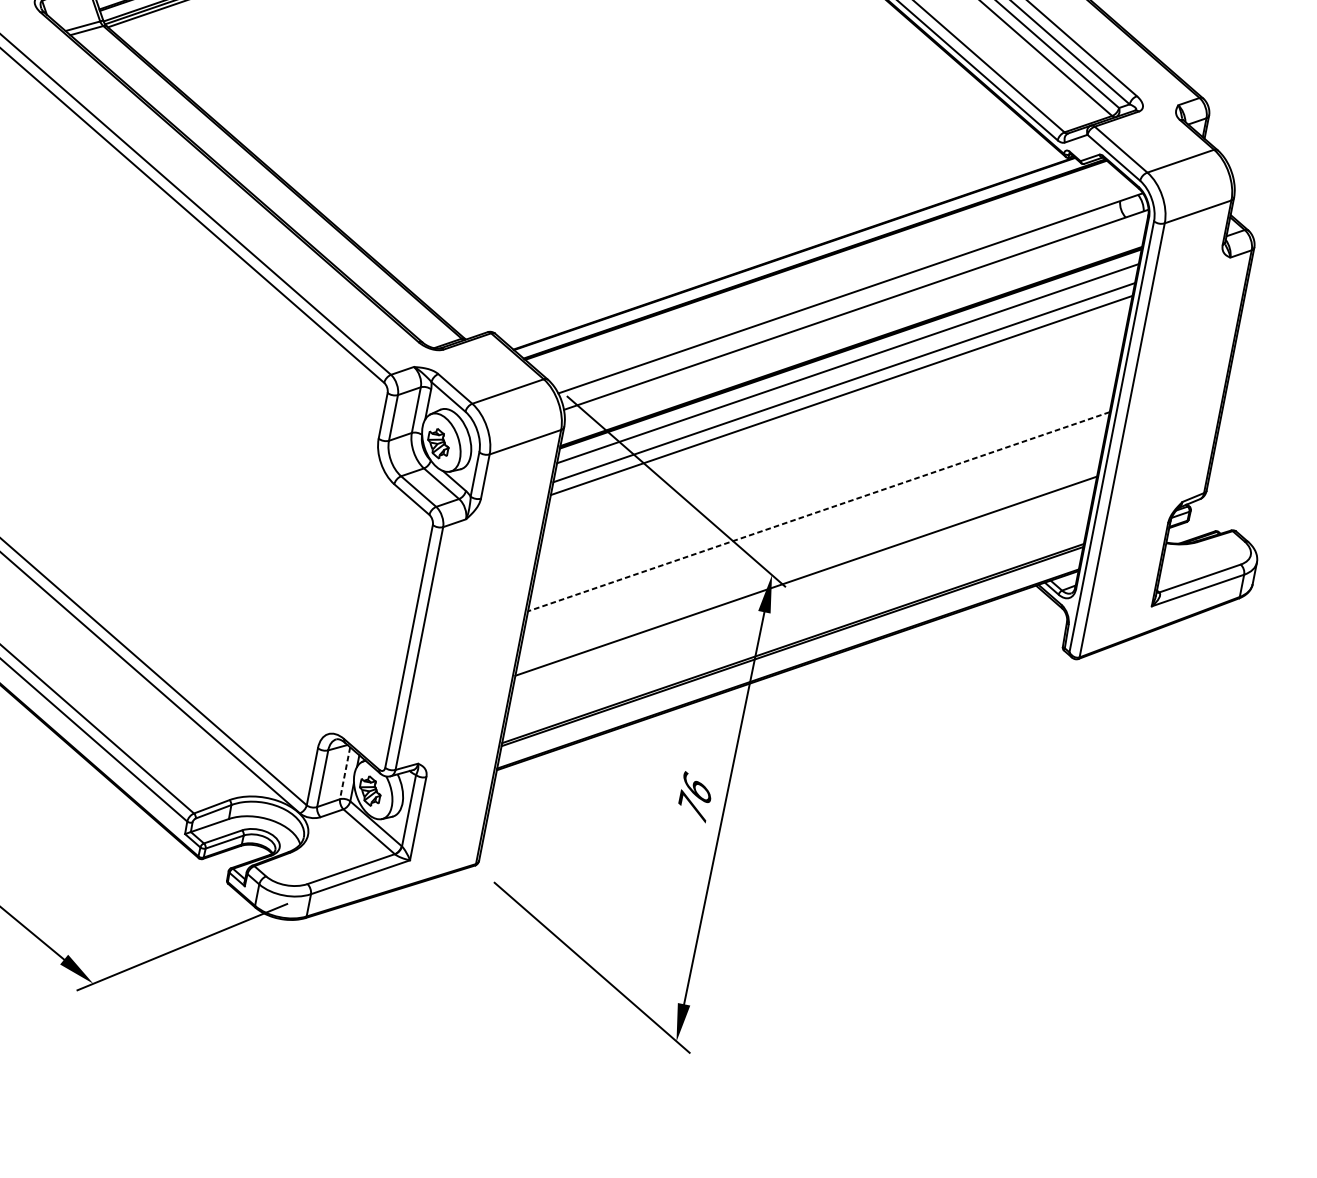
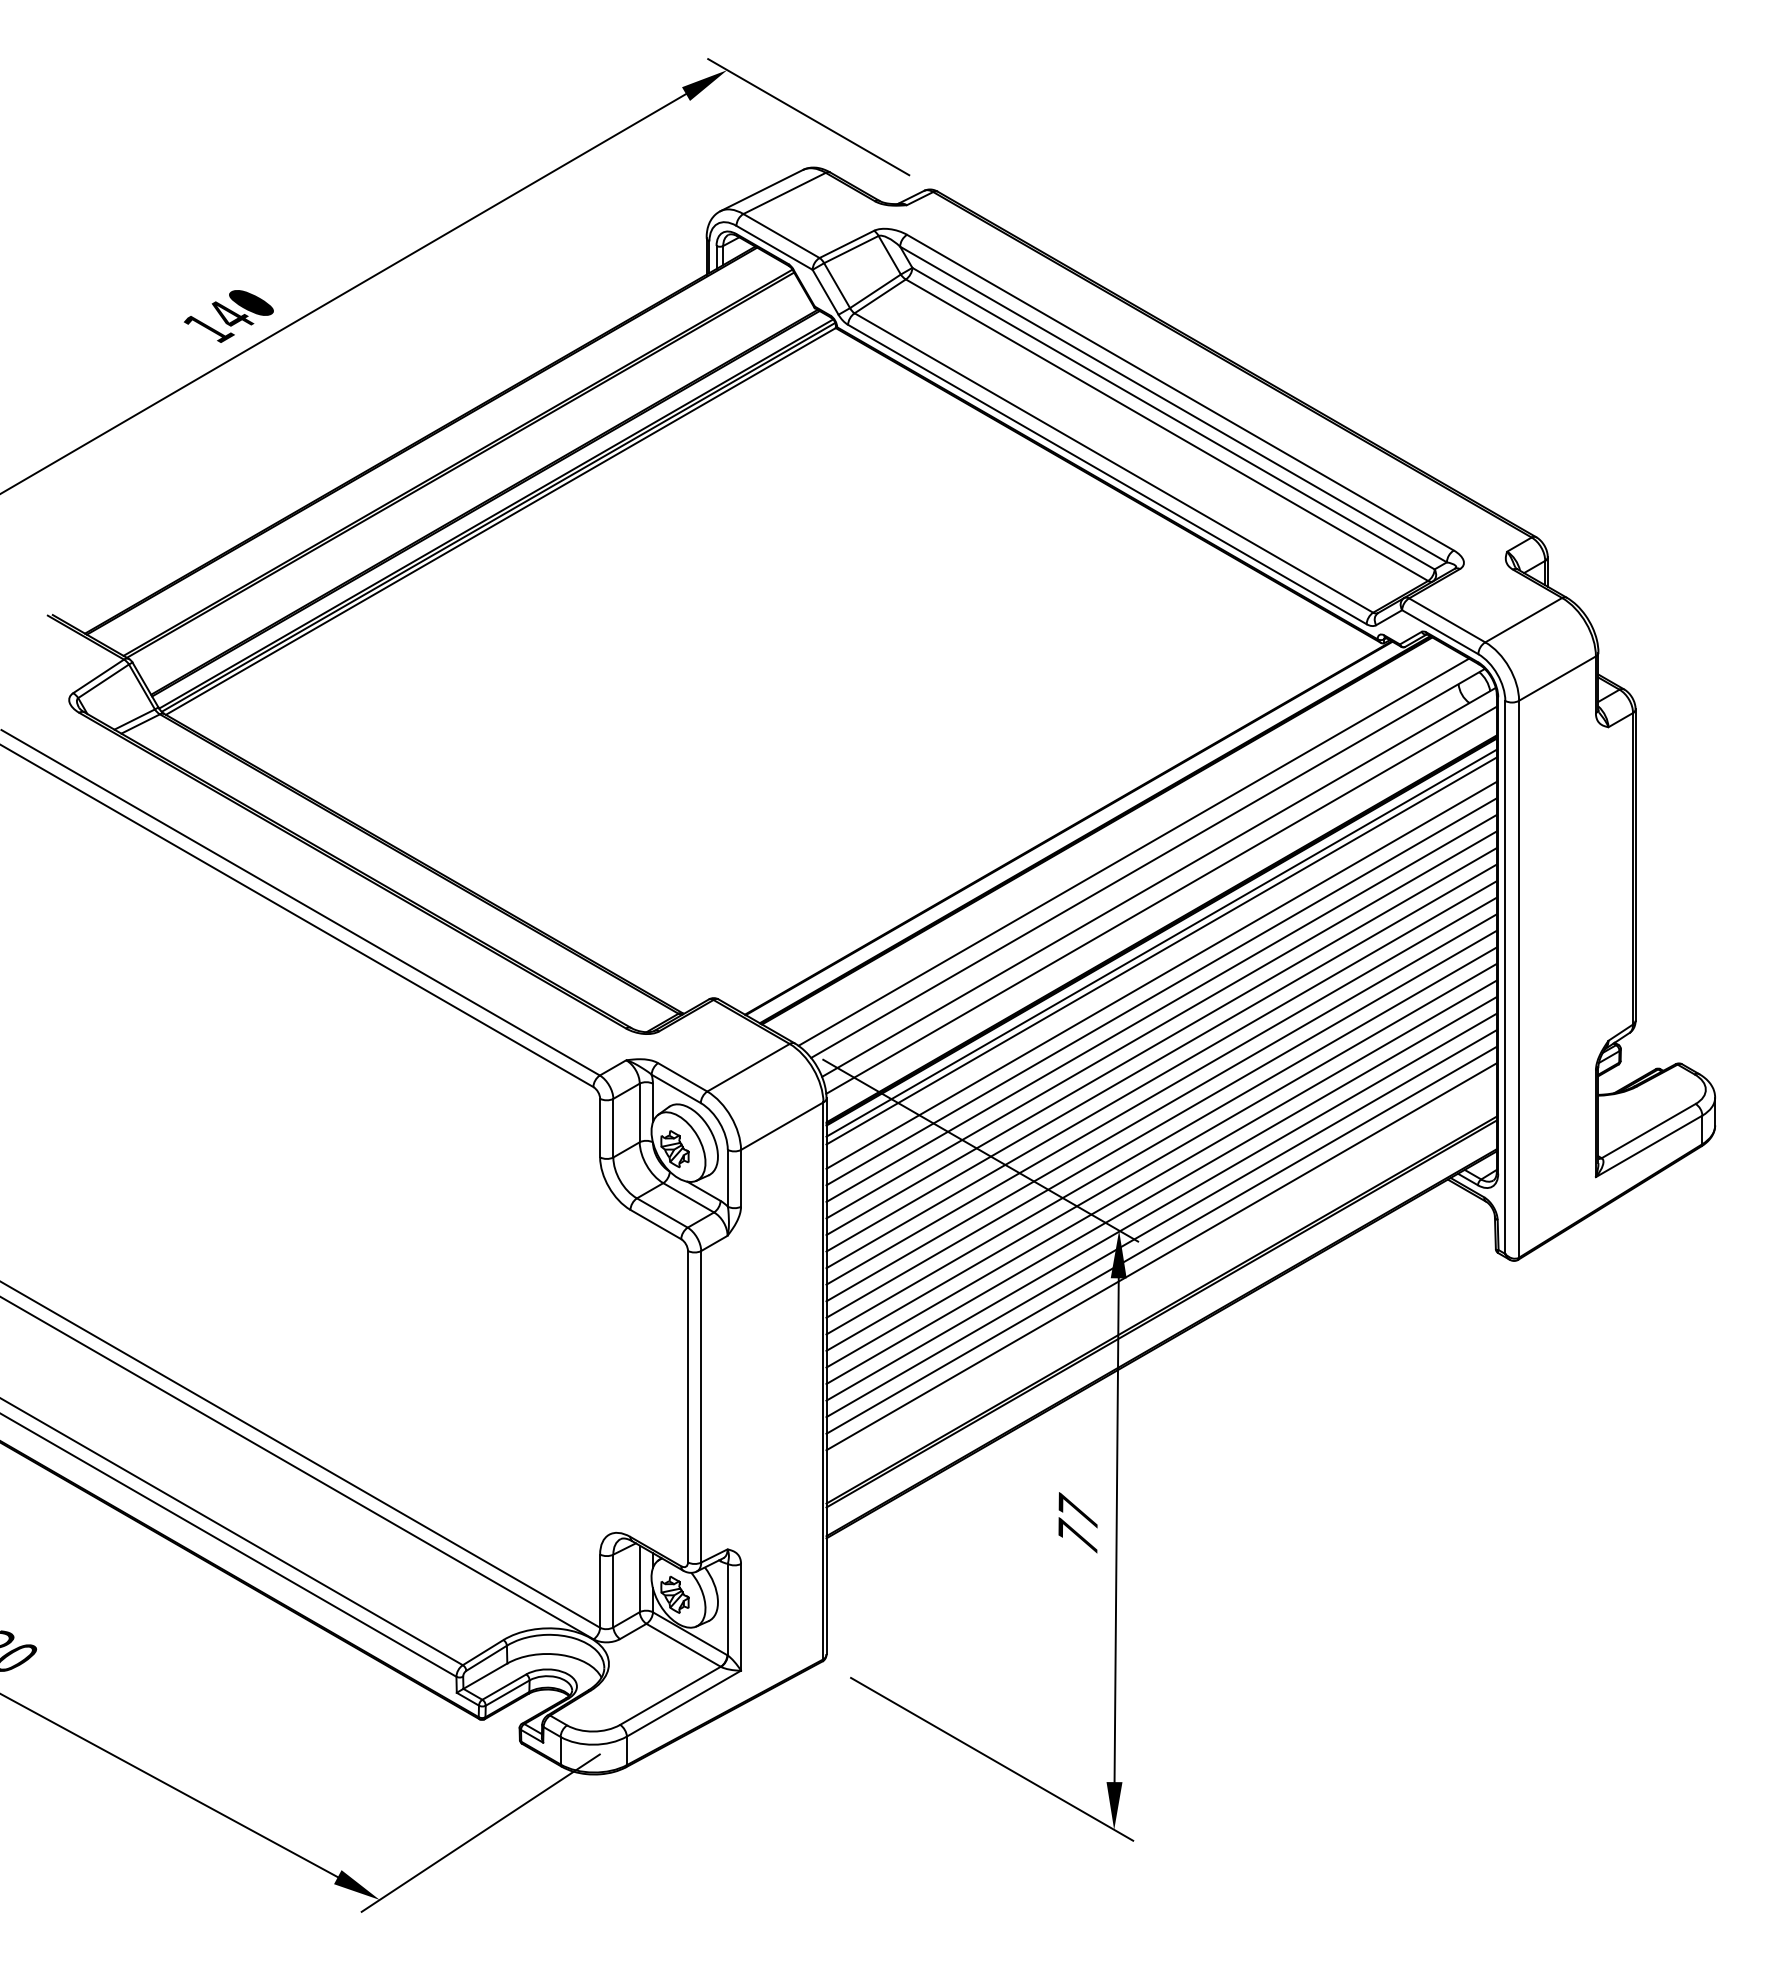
line: (841, 281) -> (1133, 851), added
line: (855, 323) -> (1161, 899), added
line: (849, 357) -> (1161, 942), added
line: (839, 407) -> (1161, 1007), added
line: (836, 420) -> (1161, 1024), added
line: (833, 434) -> (1161, 1041), added
line: (831, 446) -> (1161, 1057), added
line: (828, 459) -> (1161, 1074), added
line: (826, 472) -> (1161, 1090), added
line: (823, 485) -> (1161, 1107), added
line: (821, 498) -> (1161, 1123), added
line: (818, 512) -> (1161, 1141), dashed -> solid
line: (816, 523) -> (1161, 1156), added
line: (813, 537) -> (1161, 1173), added
line: (811, 550) -> (1161, 1190), added
line: (808, 562) -> (1161, 1206), added
line: (803, 588) -> (1161, 1239), added
line: (801, 601) -> (1161, 1256), added
line: (344, 773) -> (639, 1579), dashed -> solid
text: (697, 787) -> (1078, 1510), 76 -> 77

